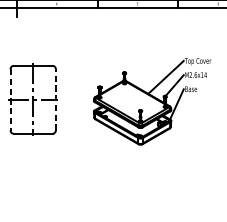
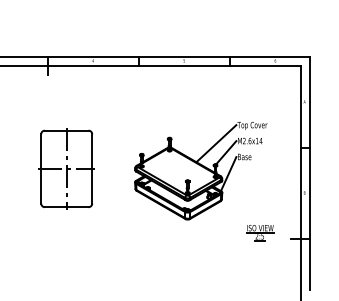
line: (10, 99) -> (41, 168), dashed -> solid
line: (56, 99) -> (92, 168), dashed -> solid
part: (205, 157) -> (260, 233), added

